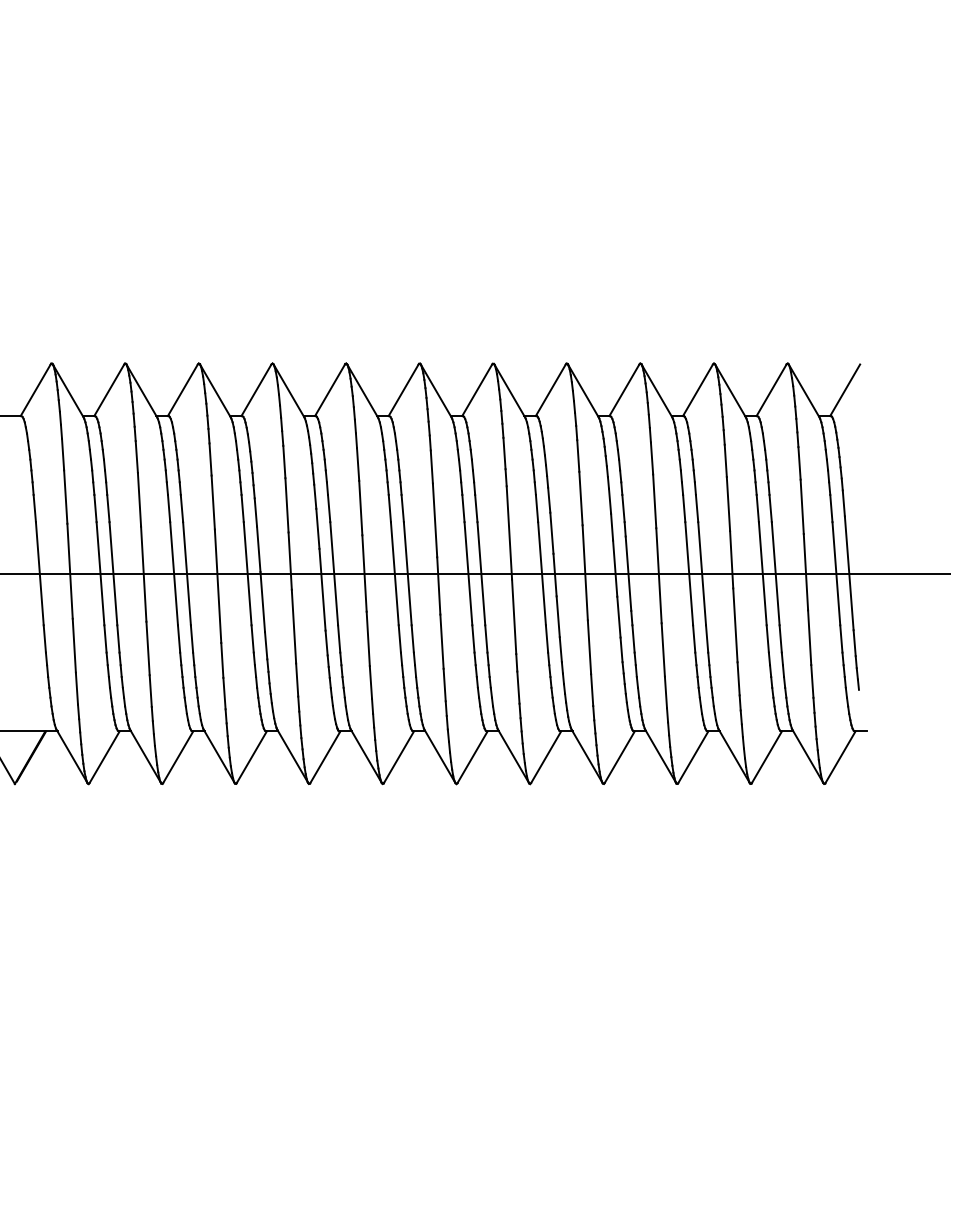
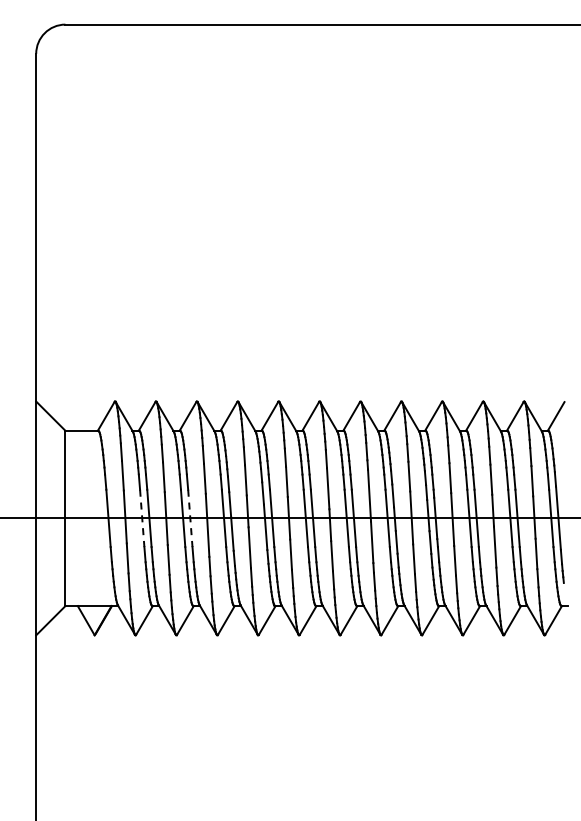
line: (100, 573) -> (142, 518), solid -> dashed
line: (187, 573) -> (190, 518), solid -> dashed

